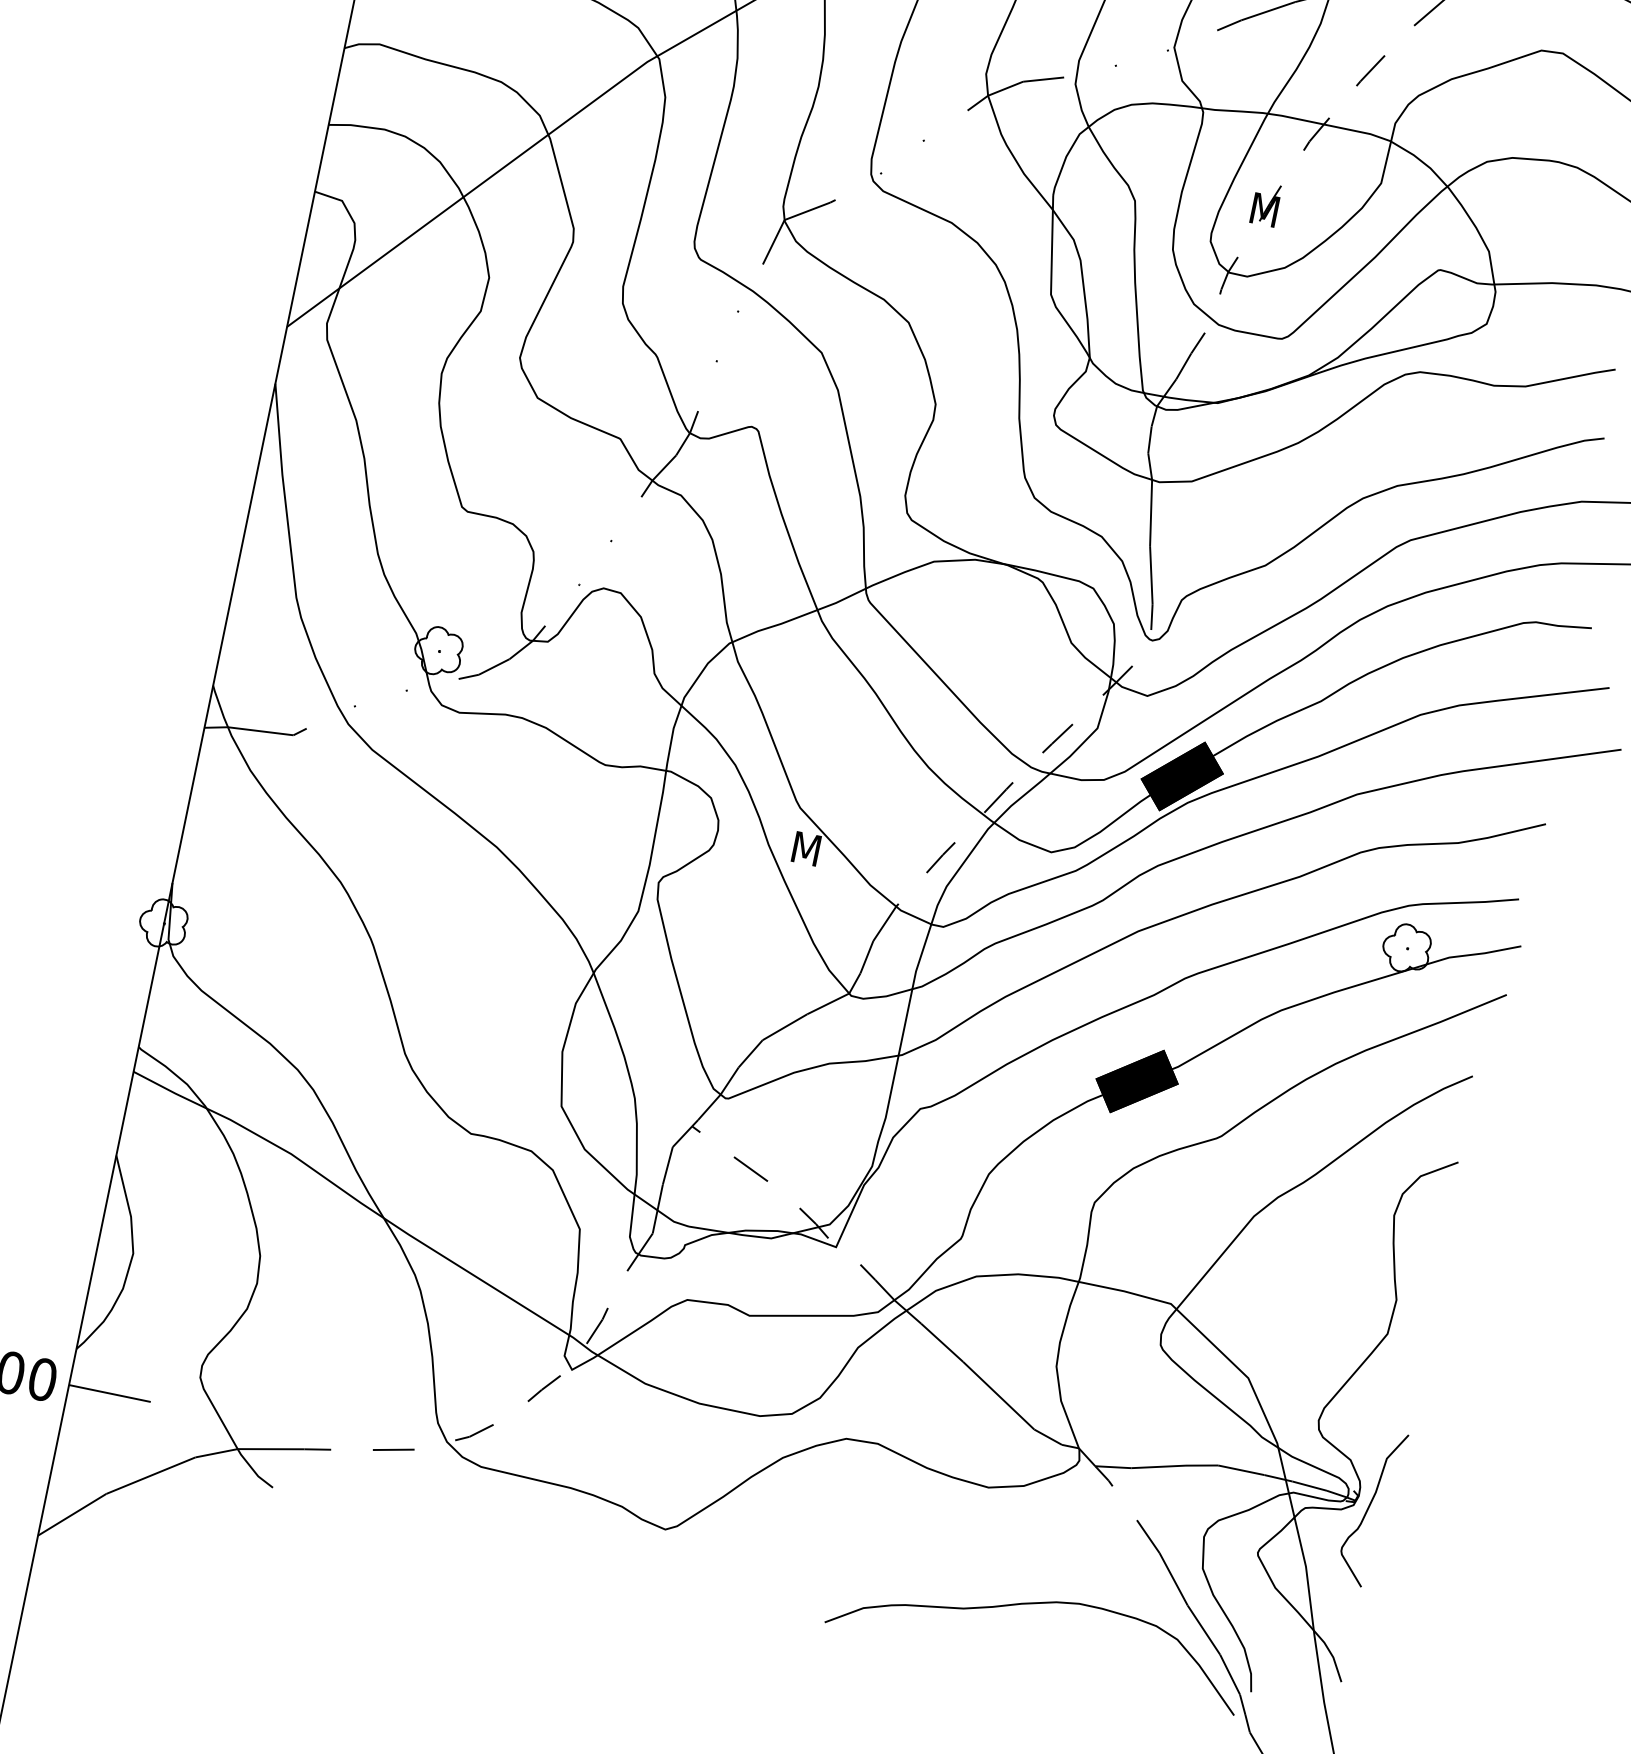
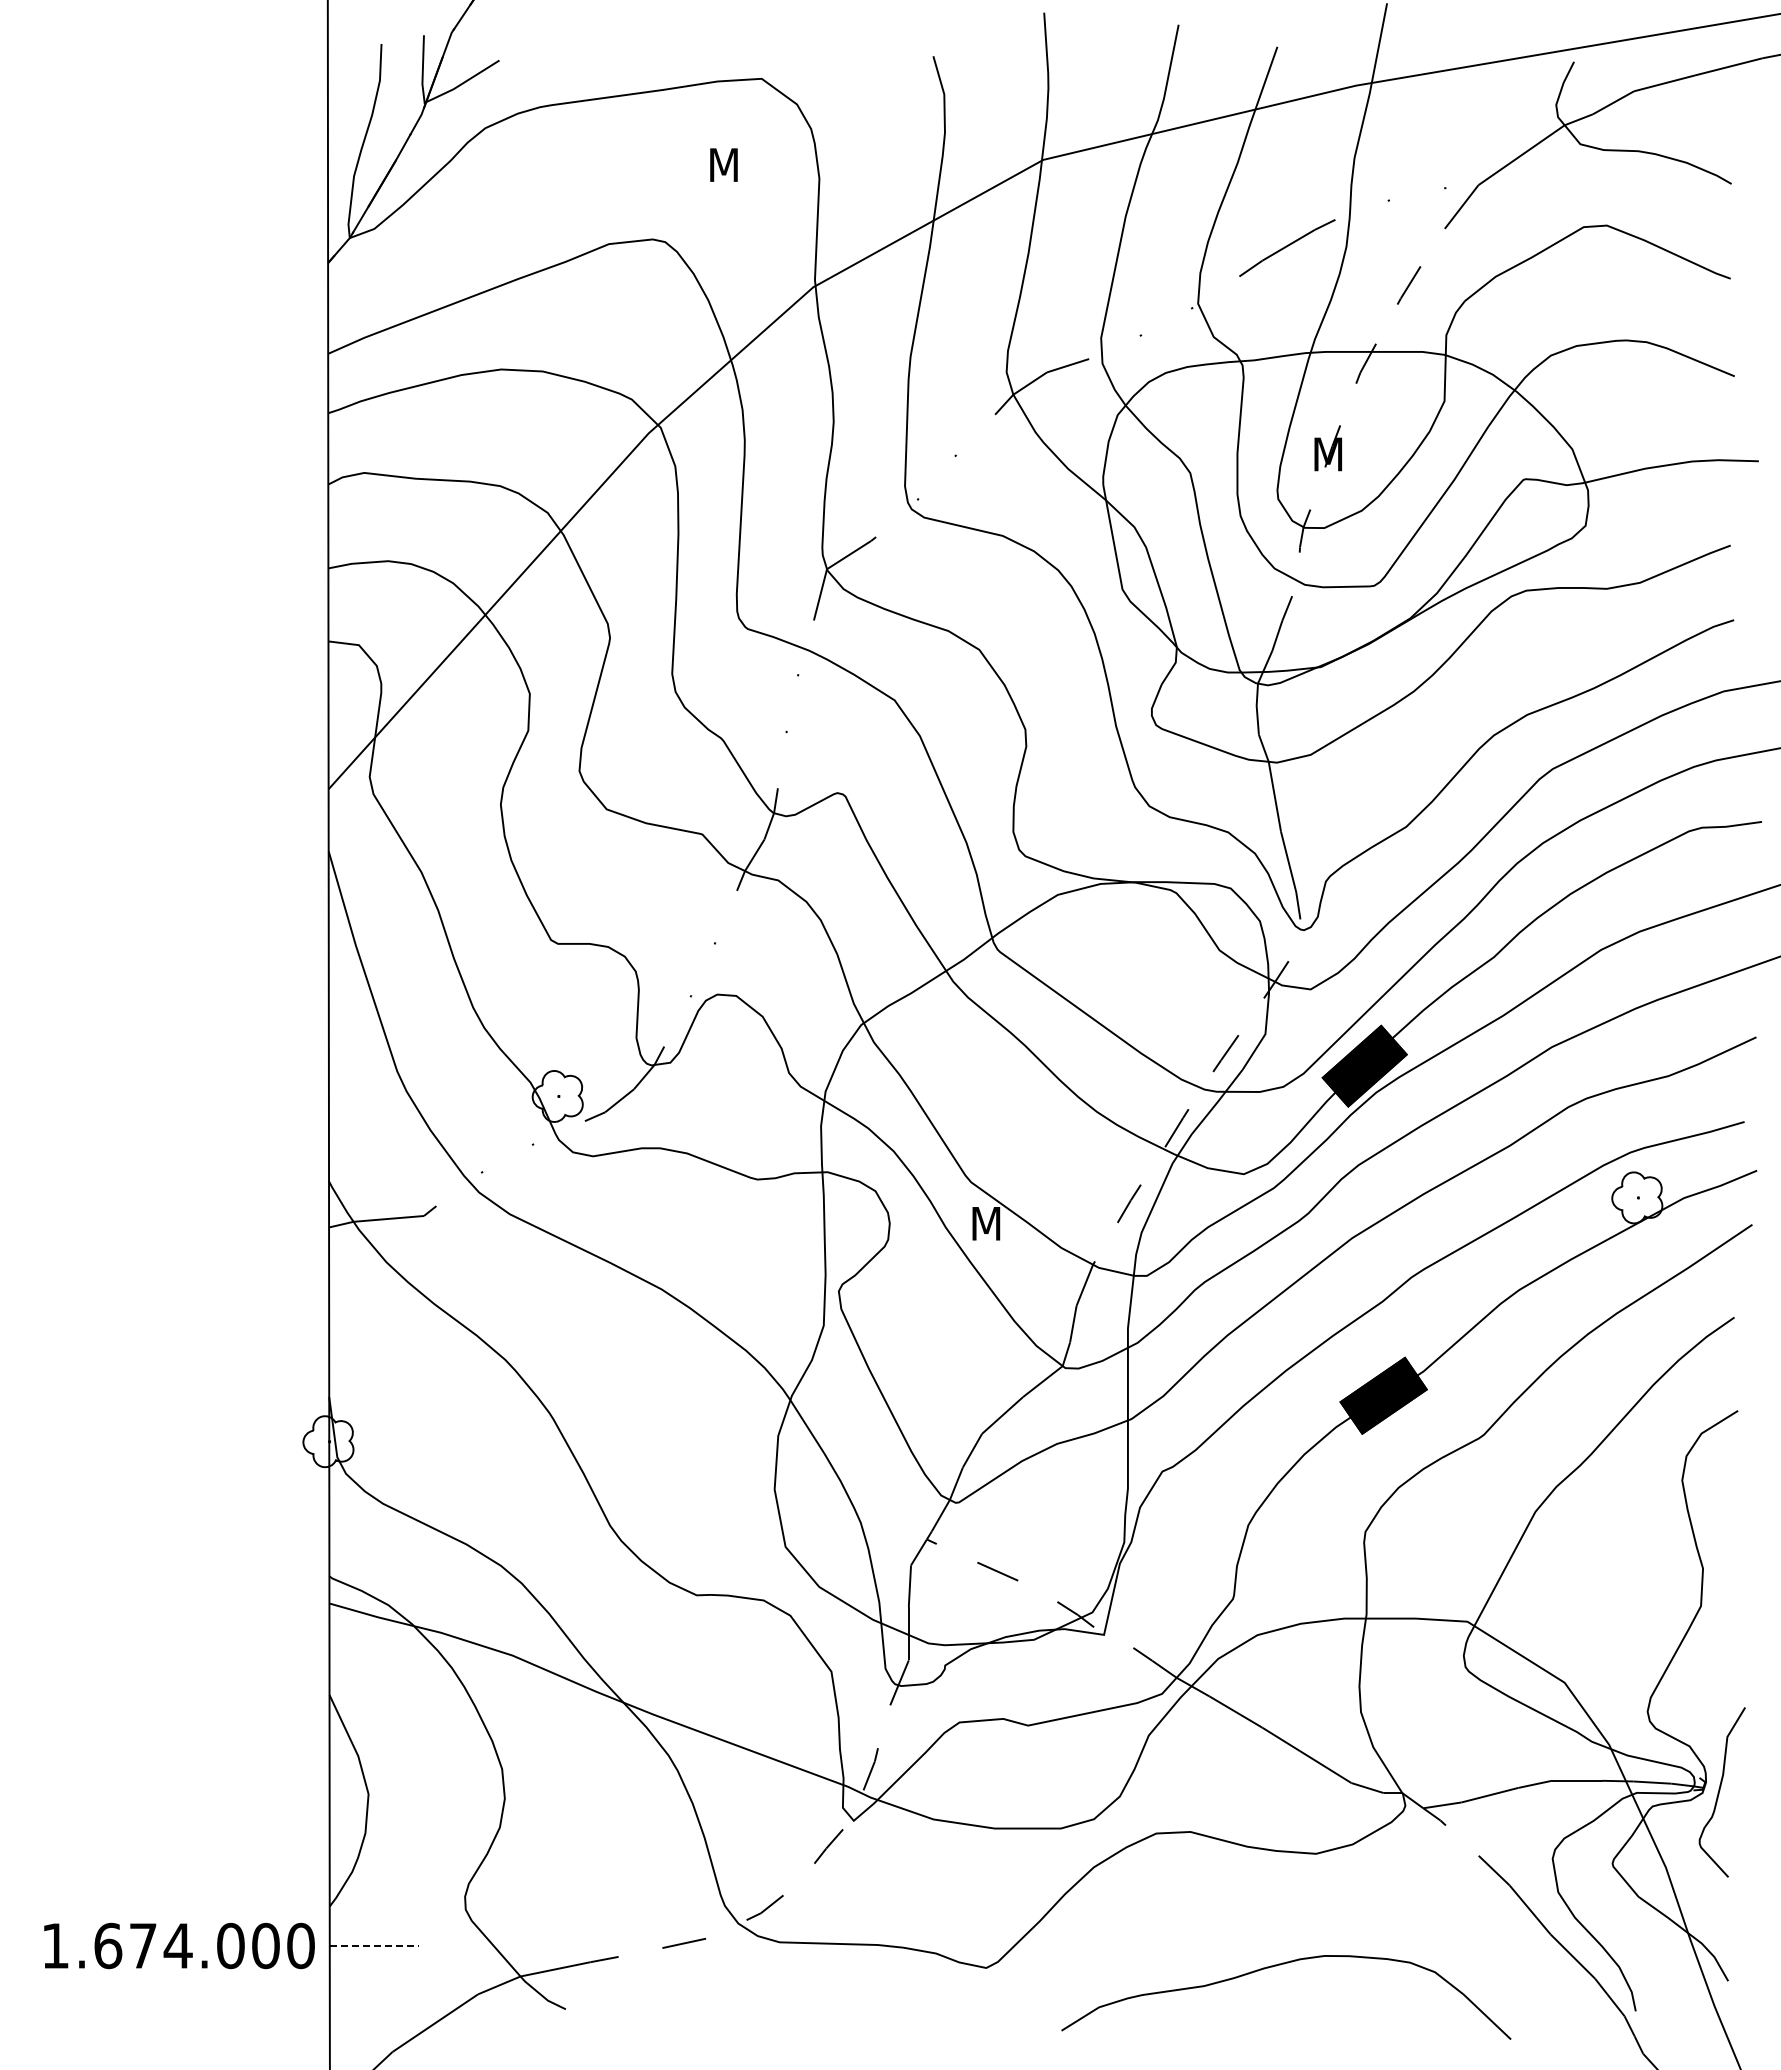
line: (110, 1393) -> (374, 1945), solid -> dashed
curve: (1037, 1604) -> (1280, 1965), moved

